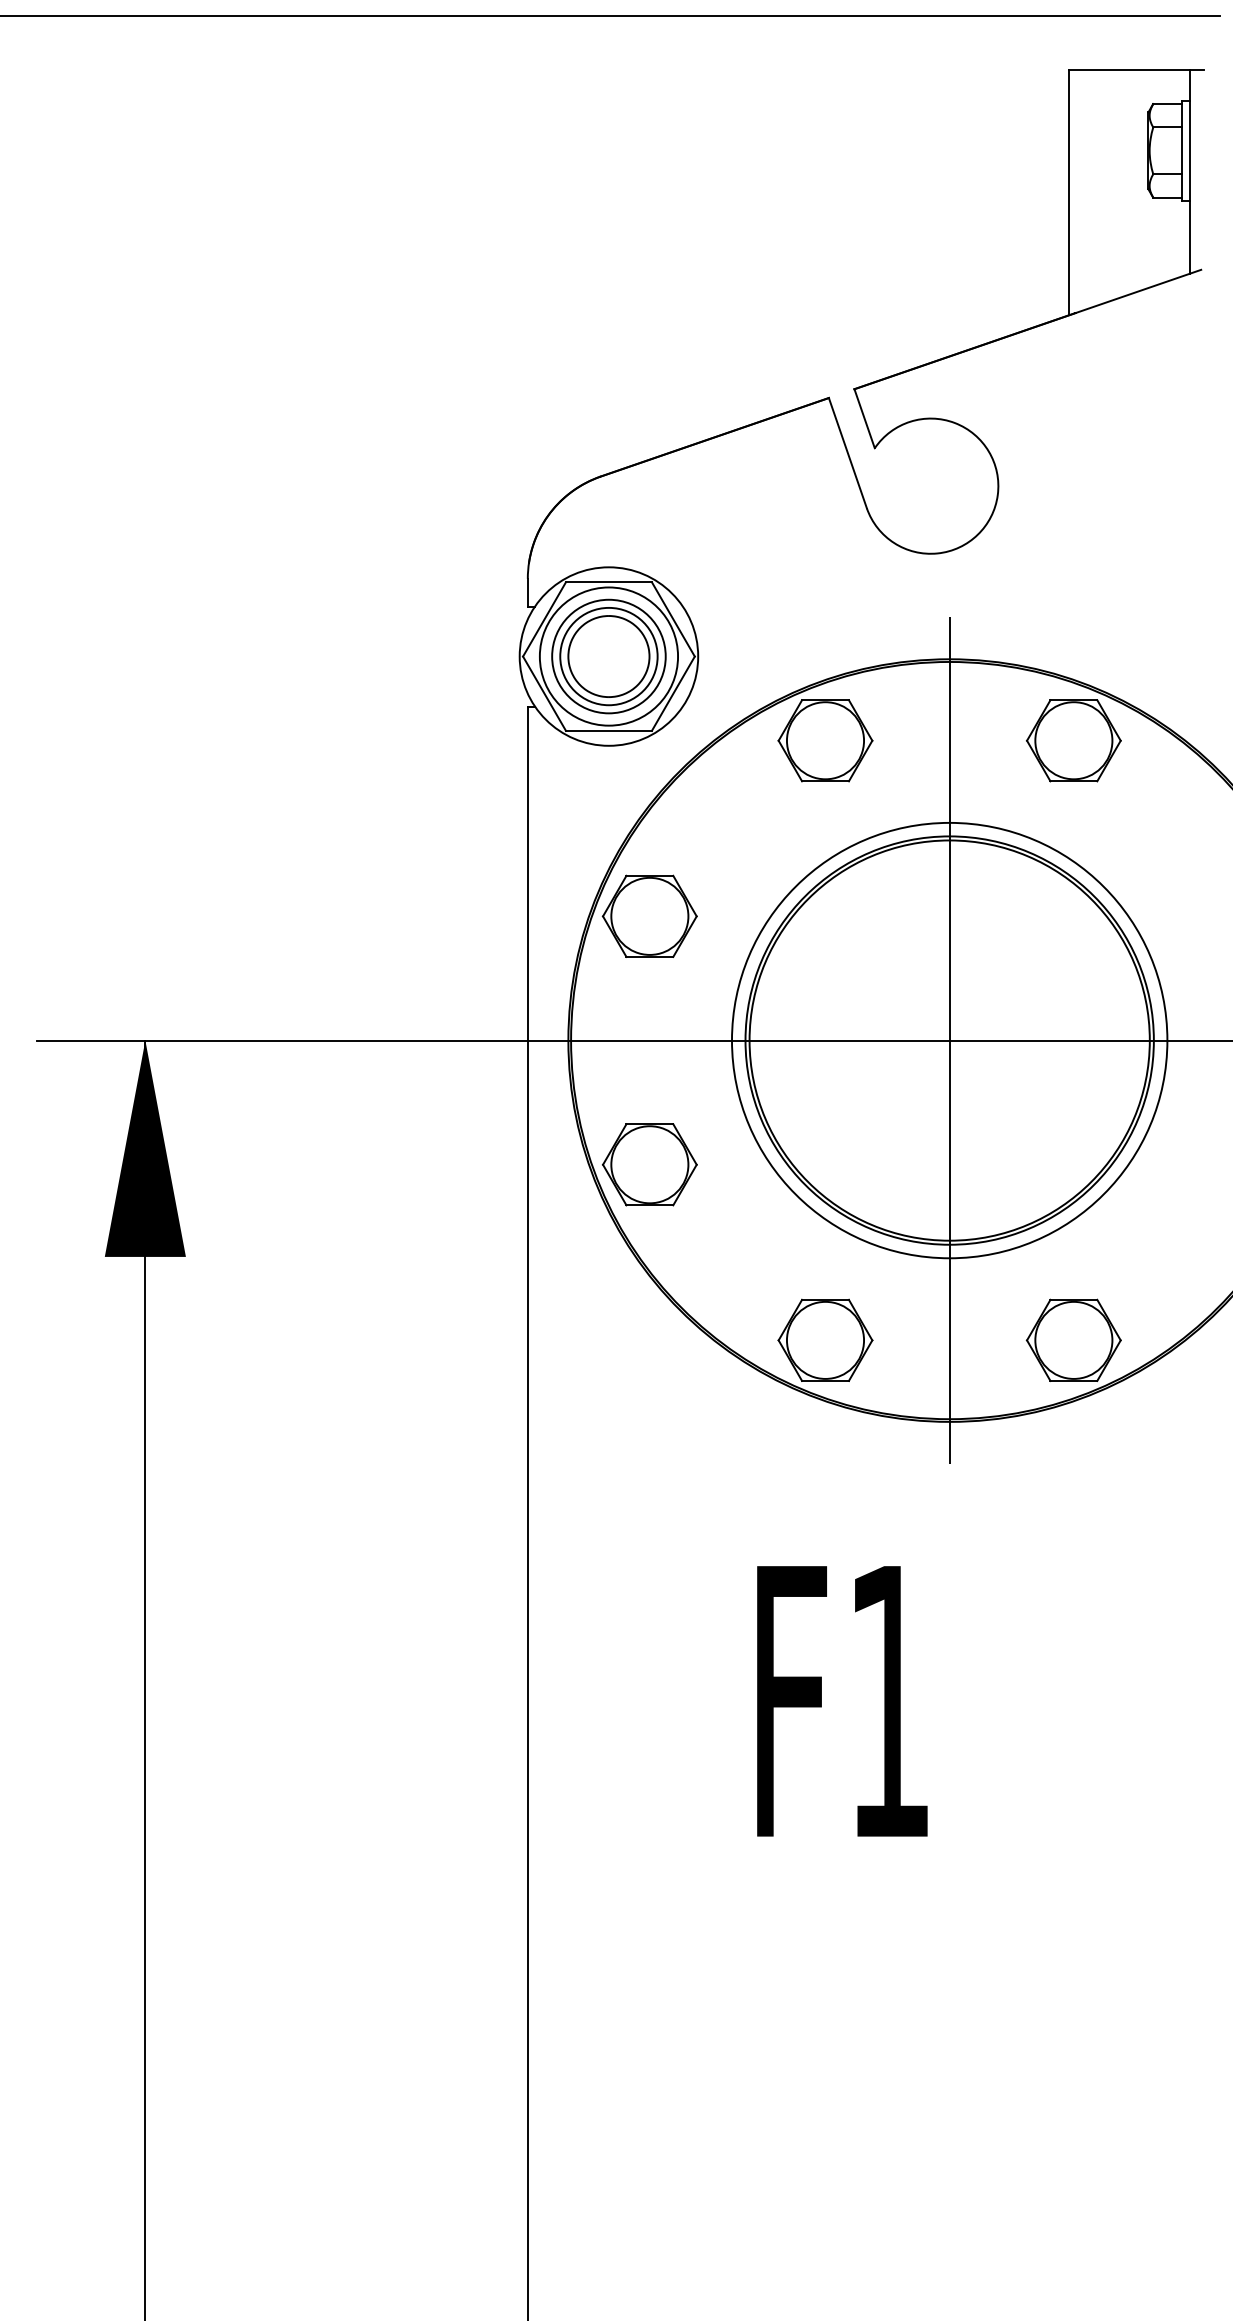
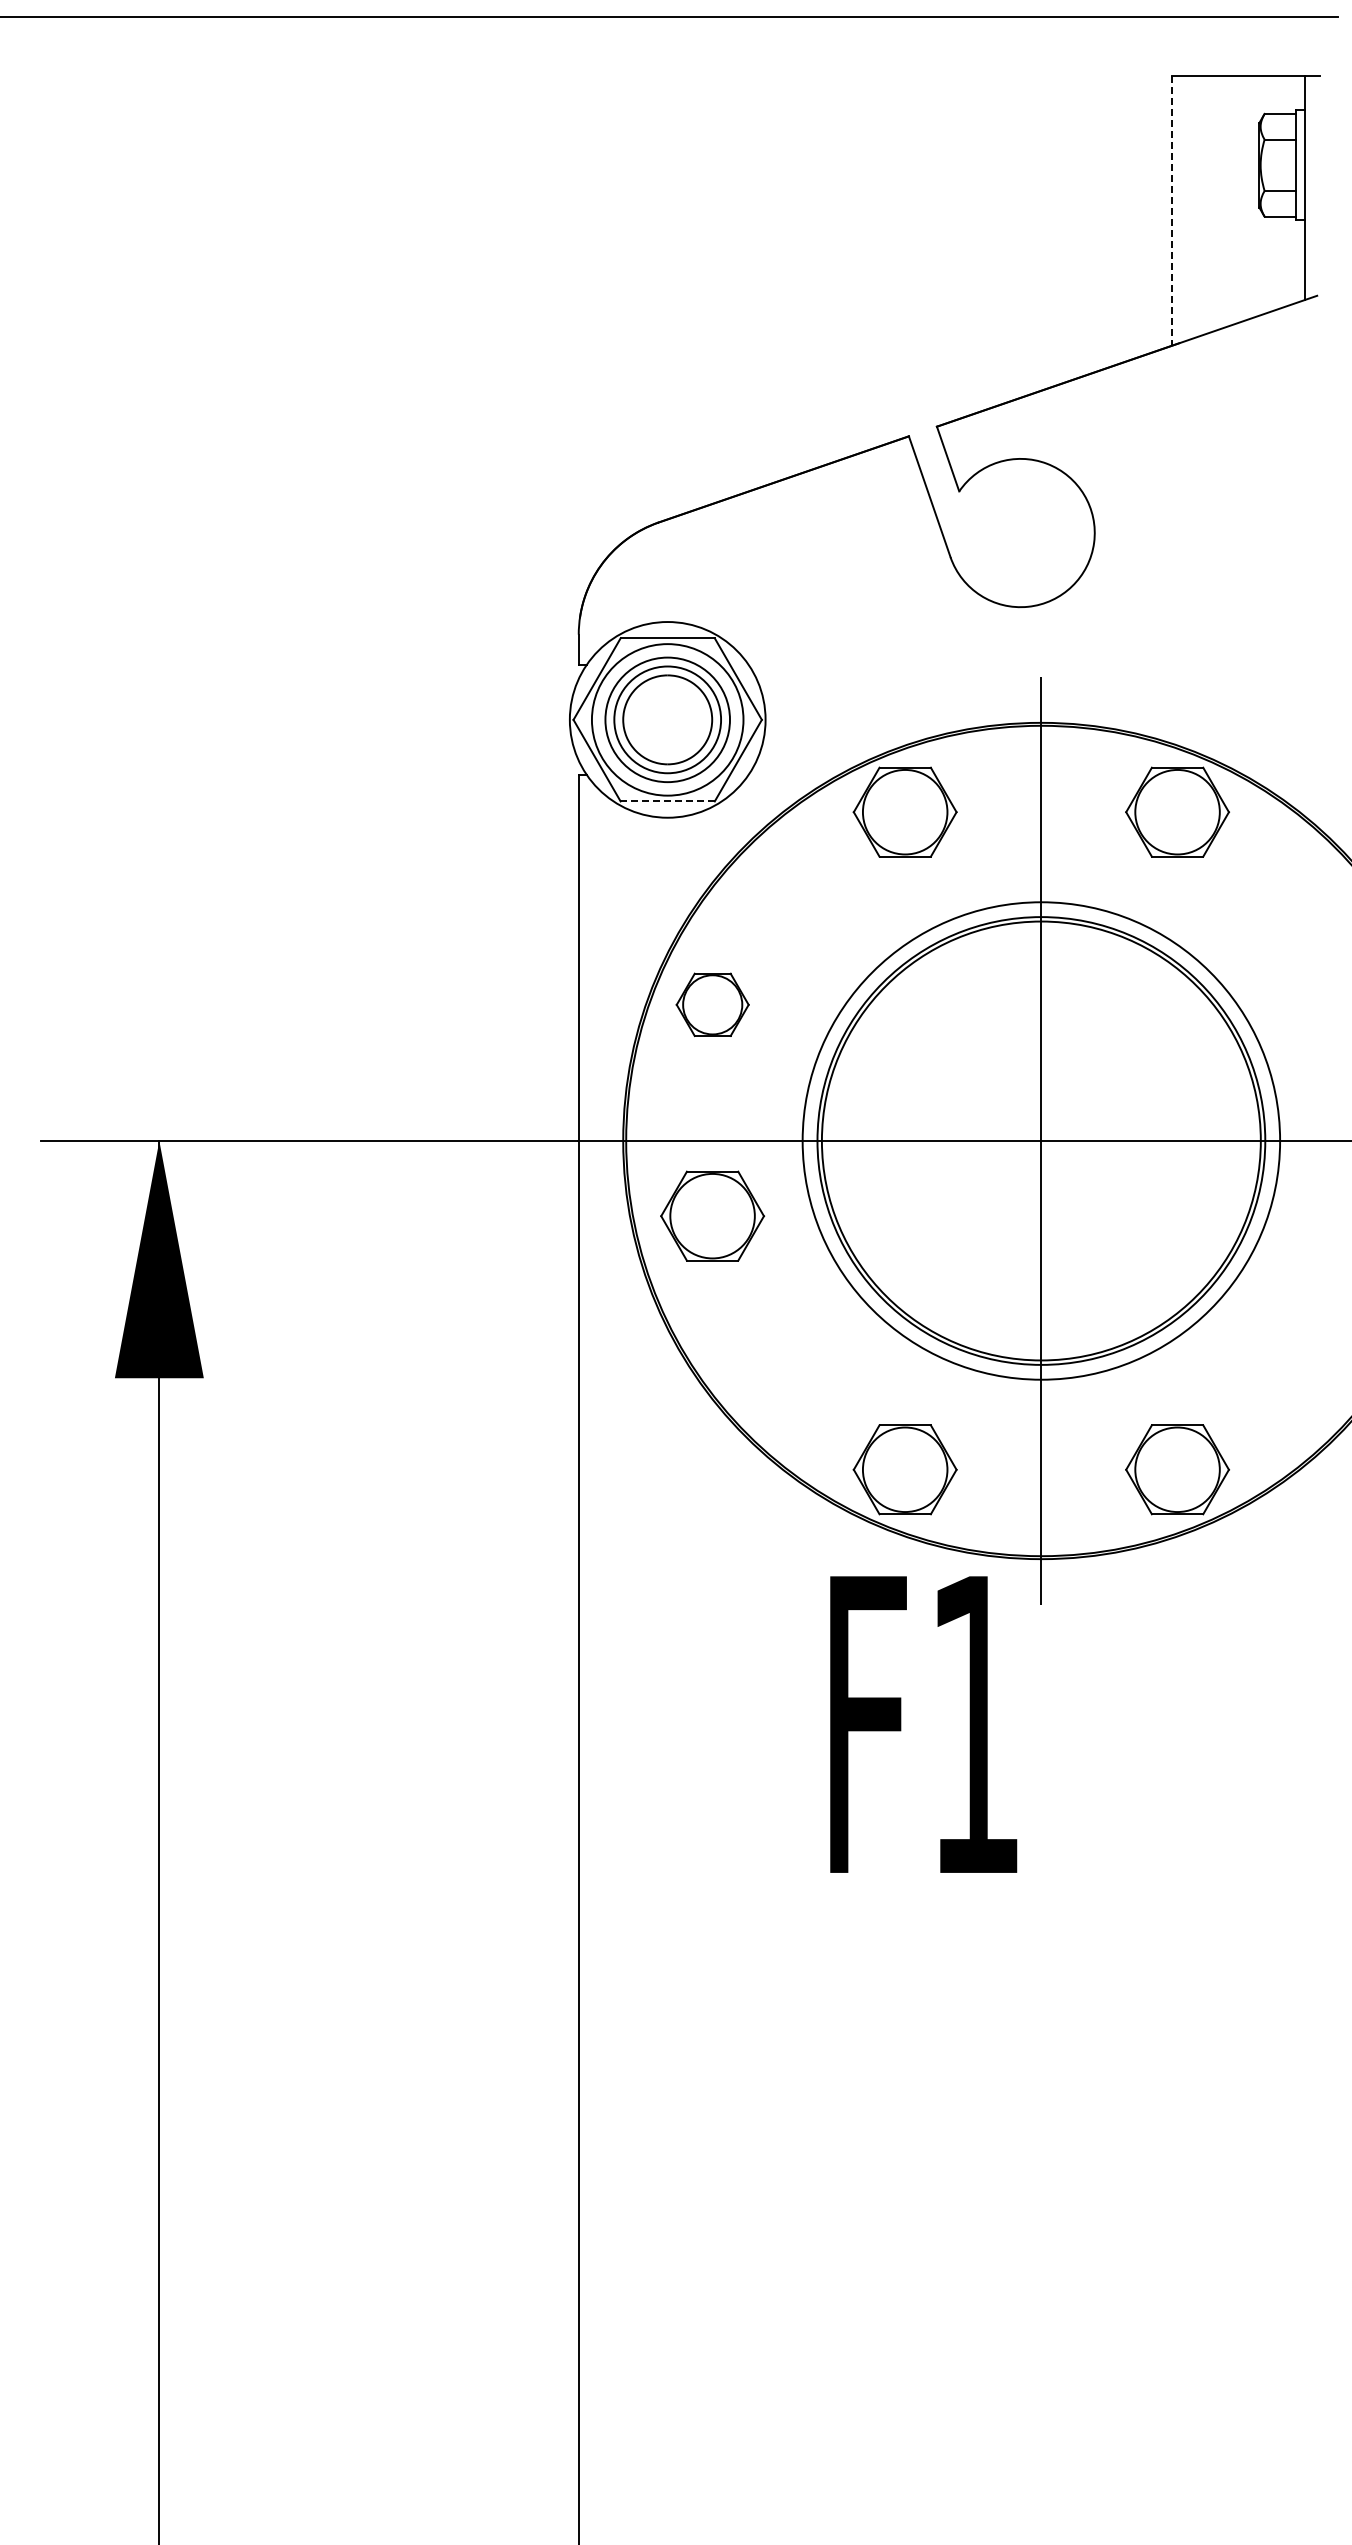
line: (1068, 192) -> (1171, 211), solid -> dashed
line: (608, 730) -> (667, 801), solid -> dashed
part: (649, 916) -> (712, 1004), size x0.7
part: (649, 1164) -> (712, 1215), moved
text: (842, 1701) -> (923, 1724), moved

